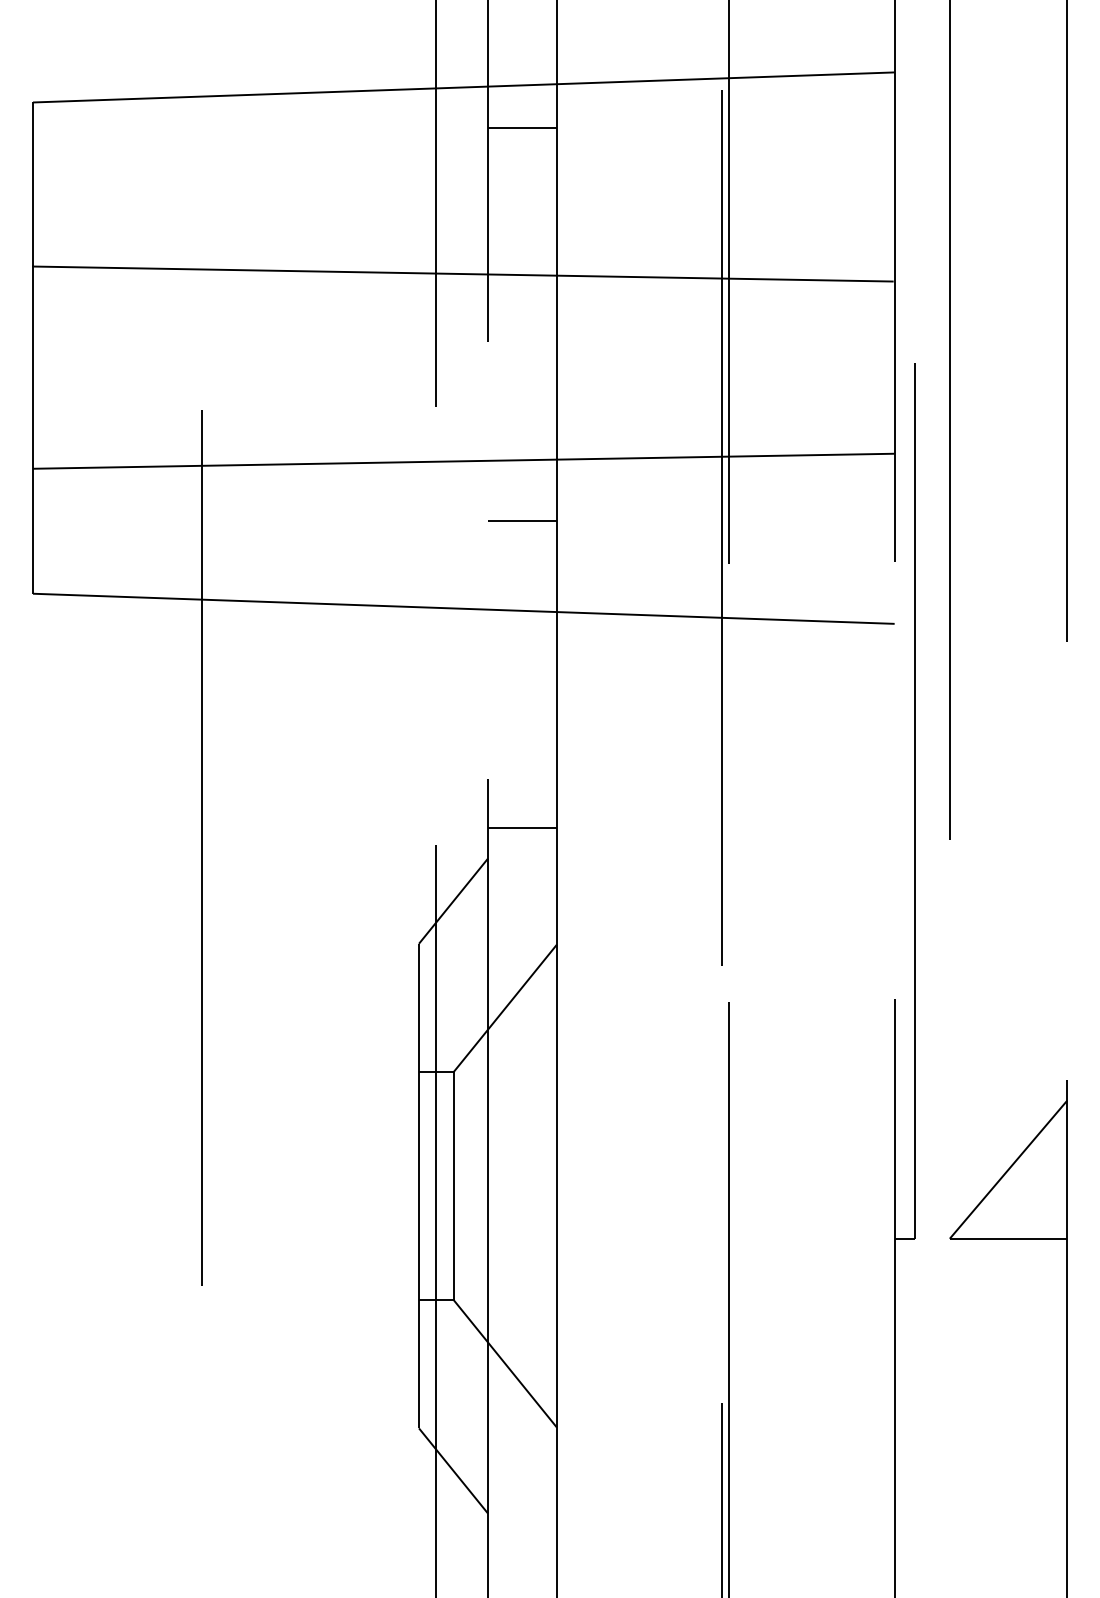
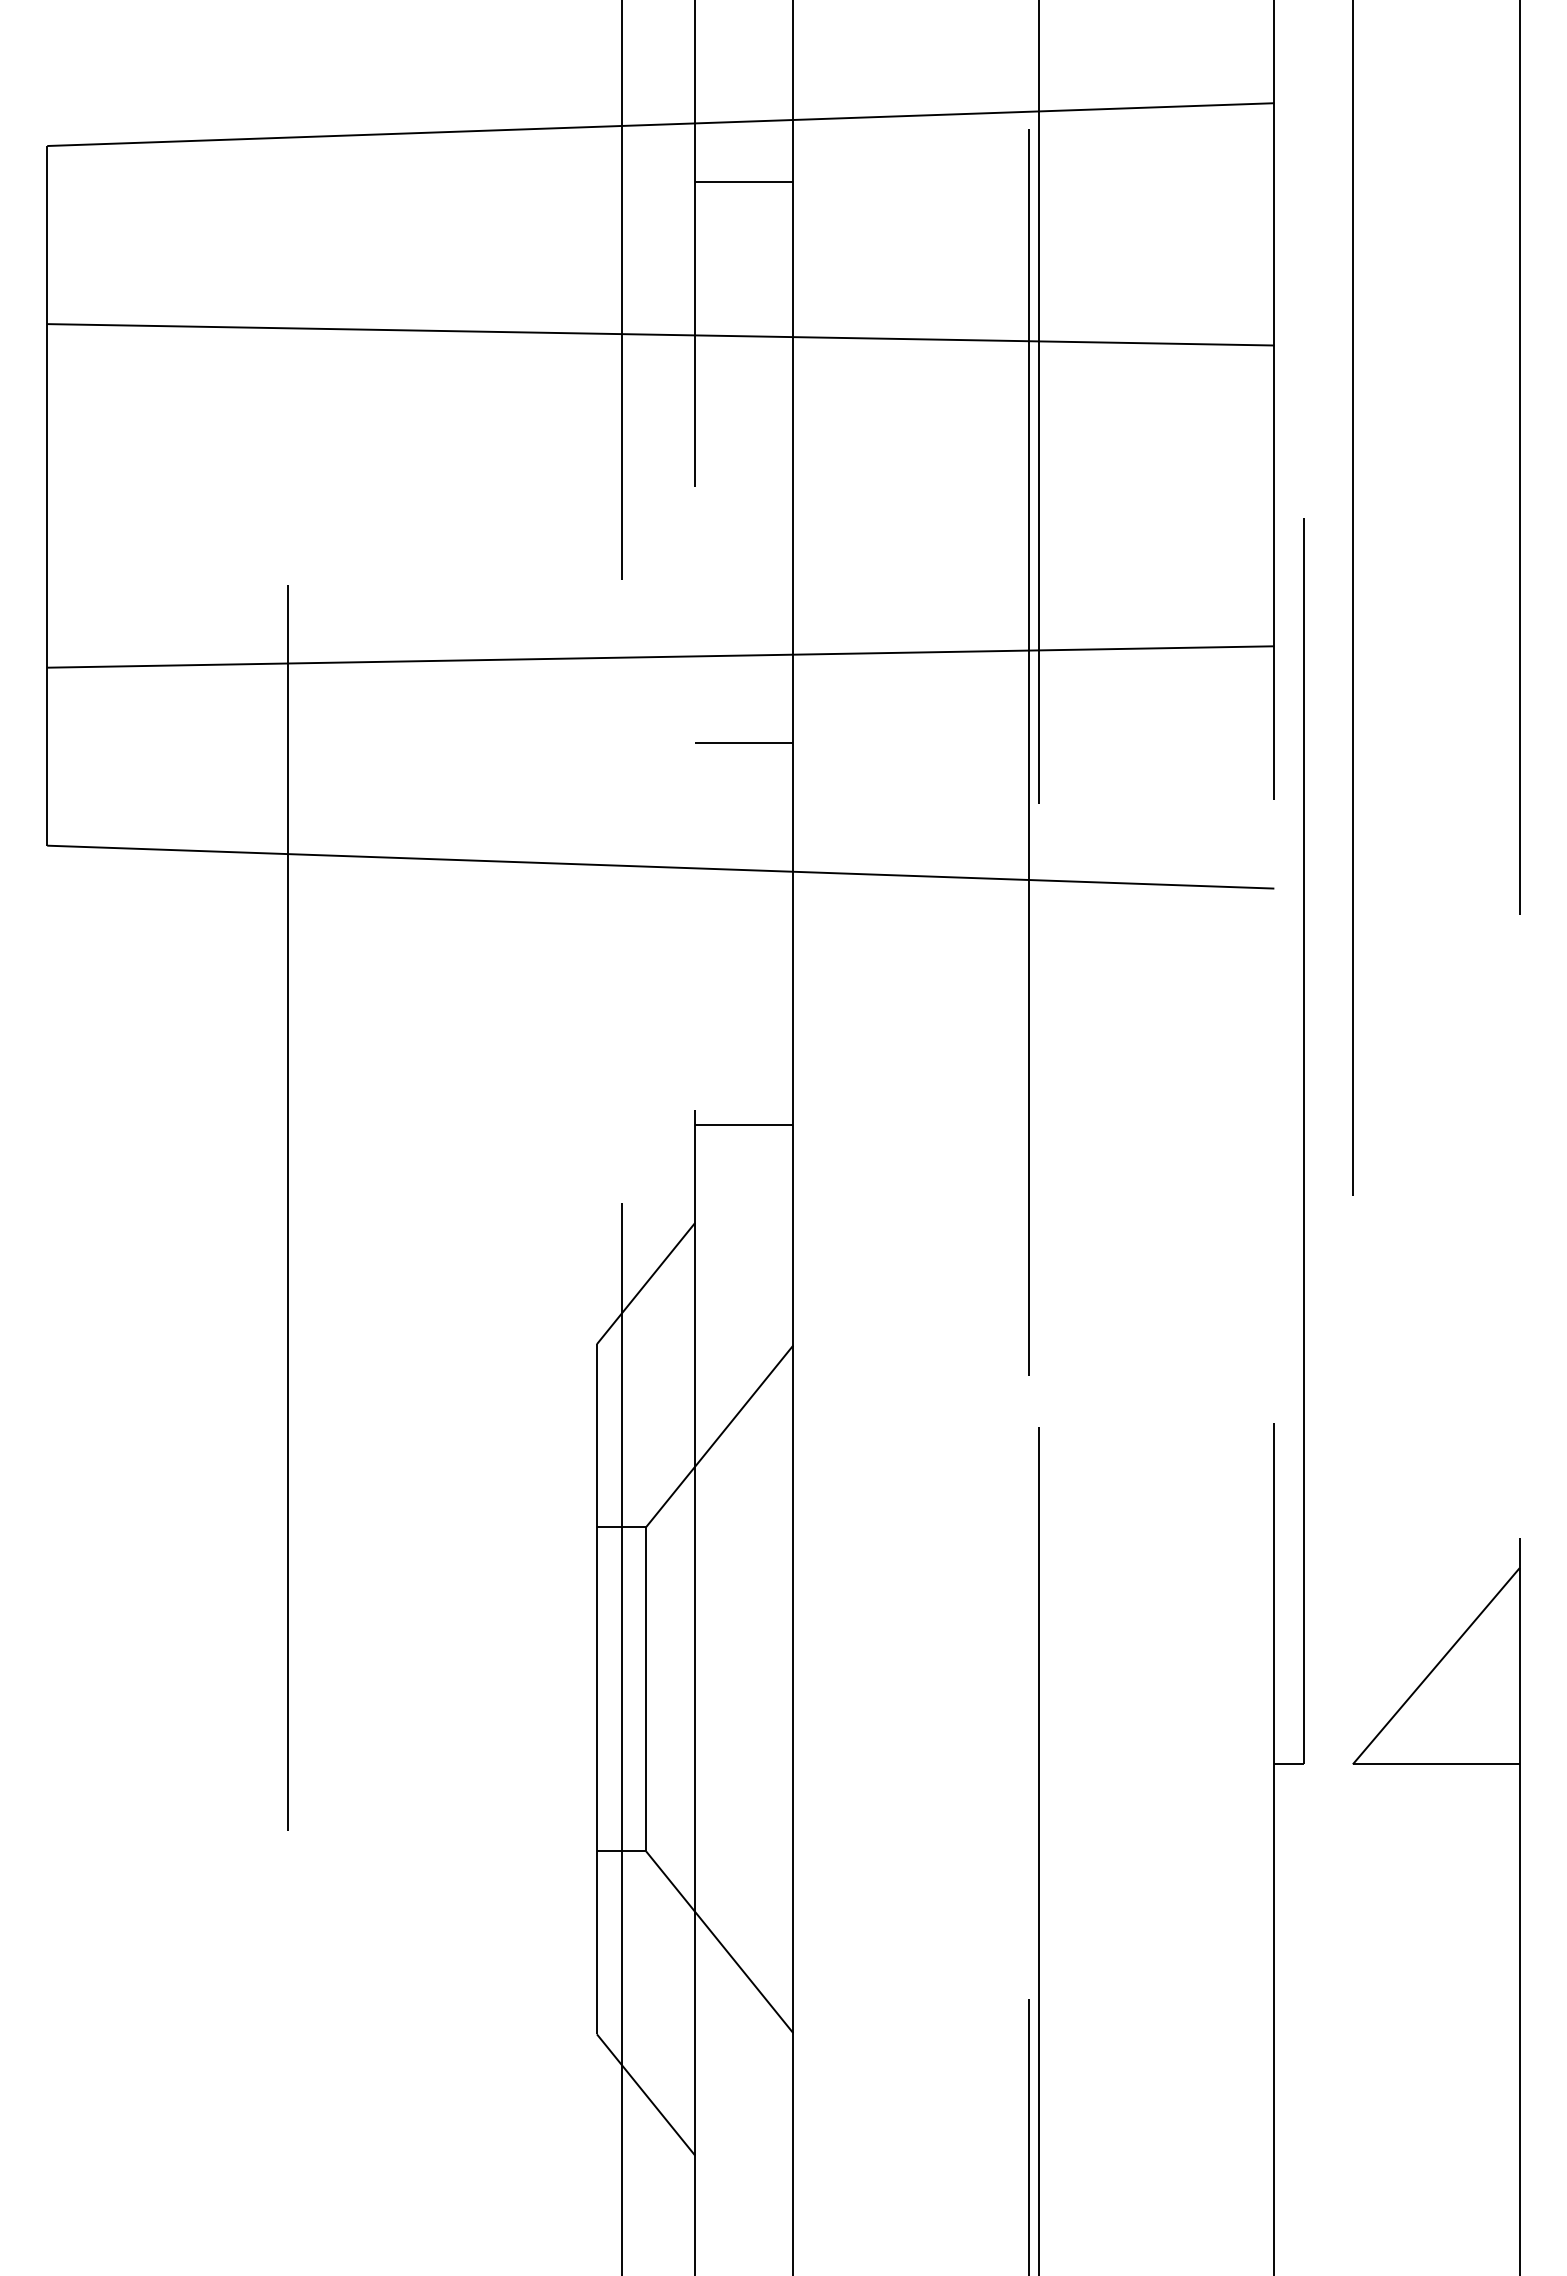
line: (462, 273) -> (660, 334), moved
line: (521, 827) -> (742, 1124), moved

